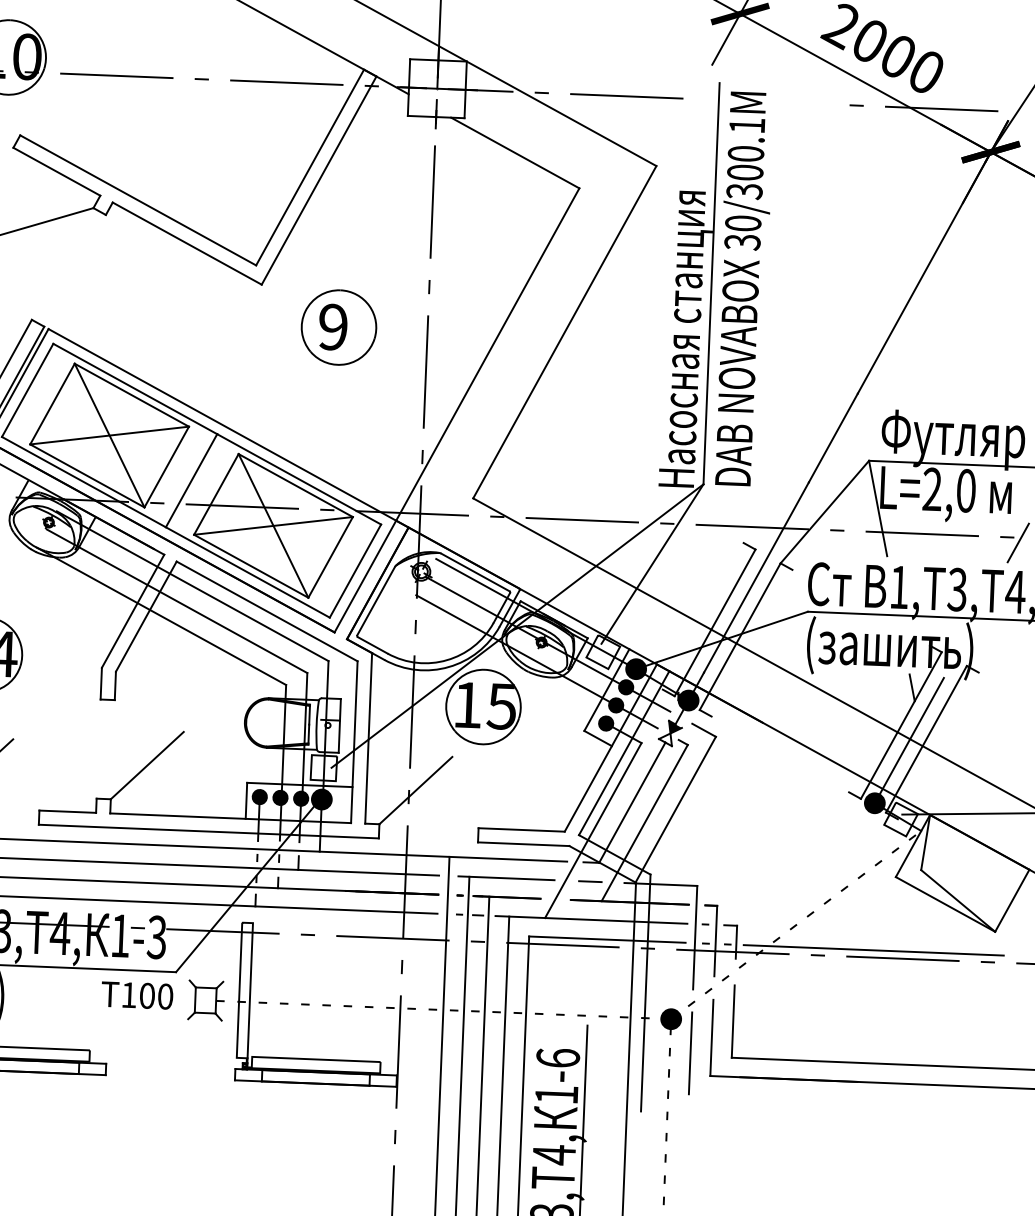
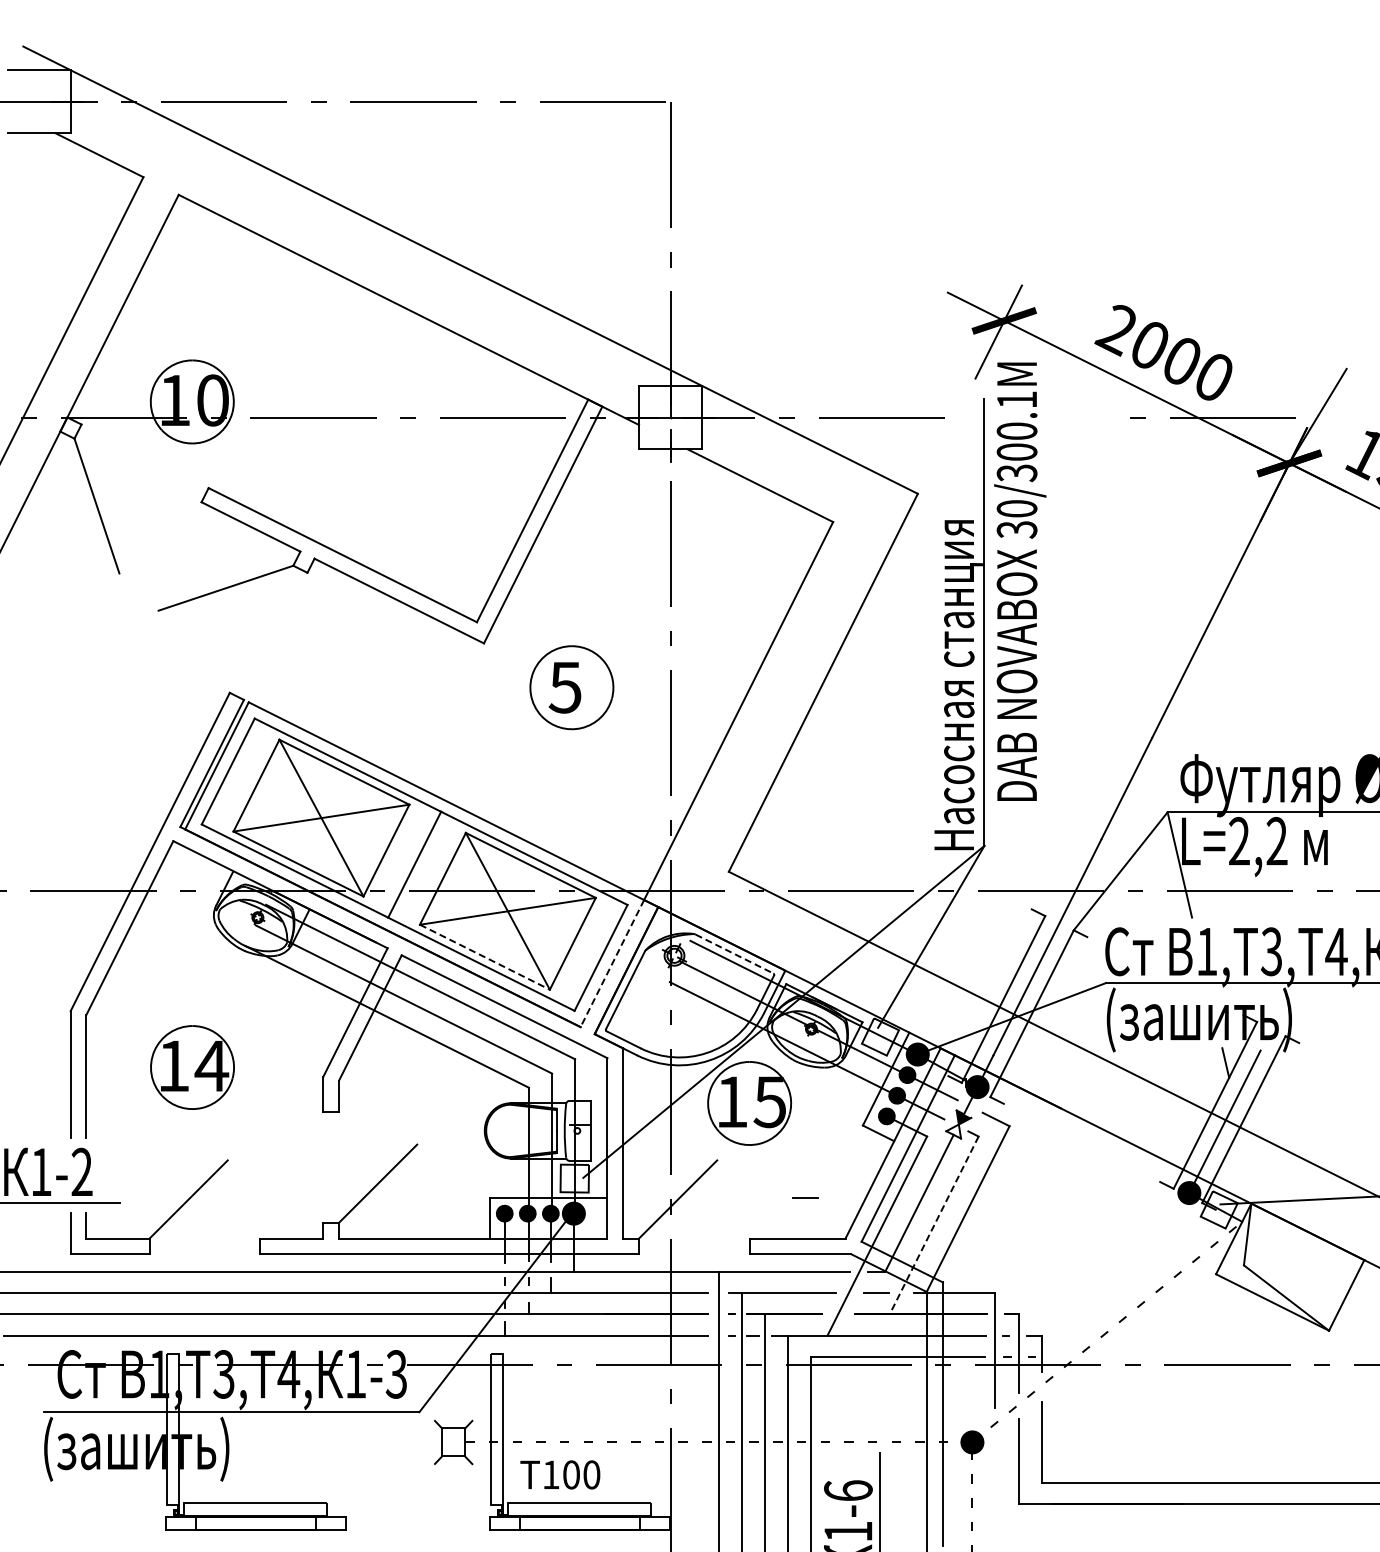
text: (743, 288) -> (1020, 581), moved
text: (332, 327) -> (564, 687), 9 -> 5
text: (965, 490) -> (1276, 841), L=2,0 -> L=2,2
line: (1018, 542) -> (1337, 896), removed
line: (250, 566) -> (484, 957), solid -> dashed
line: (476, 572) -> (735, 954), solid -> dashed
line: (365, 577) -> (612, 964), solid -> dashed
line: (530, 793) -> (805, 1197), added
line: (644, 823) -> (933, 1225), solid -> dashed
line: (873, 950) -> (1194, 1356), removed
text: (137, 995) -> (560, 1474), moved
line: (690, 1053) -> (995, 1479), removed

